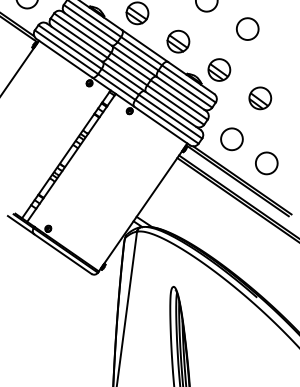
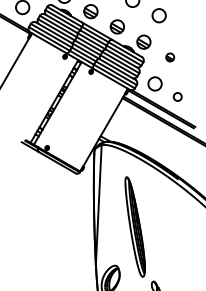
part: (258, 98) -> (169, 57), size x0.6
circle: (266, 162) -> (177, 96), size x0.6

